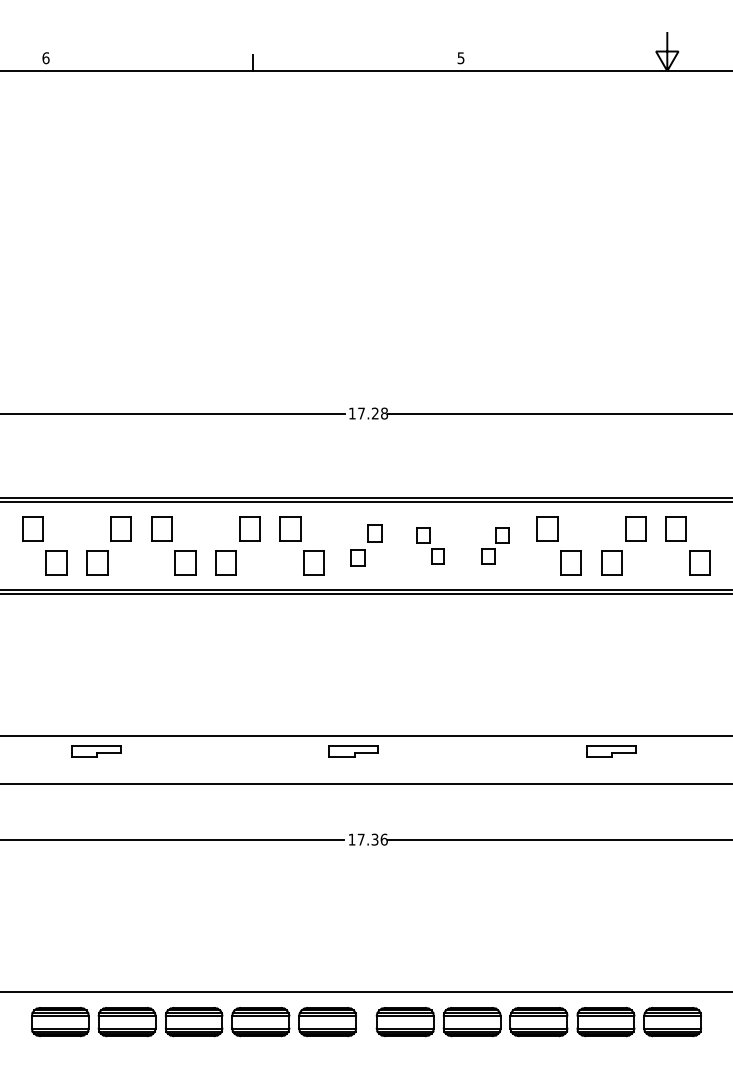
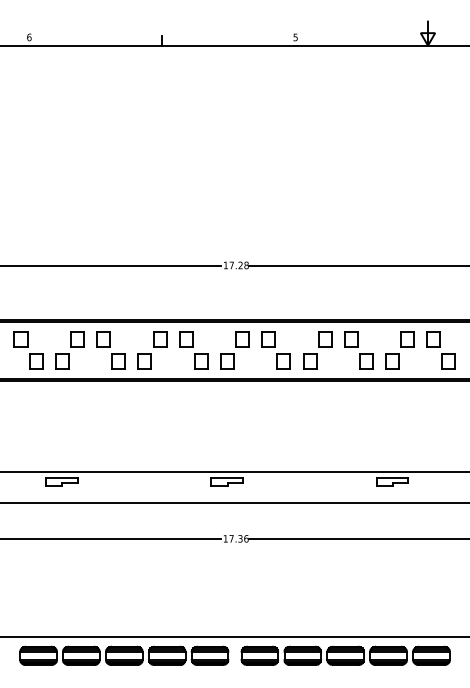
part: (365, 546) -> (234, 350), size x1.43
part: (429, 546) -> (275, 350), size x1.67
part: (495, 546) -> (317, 350), size x1.67

